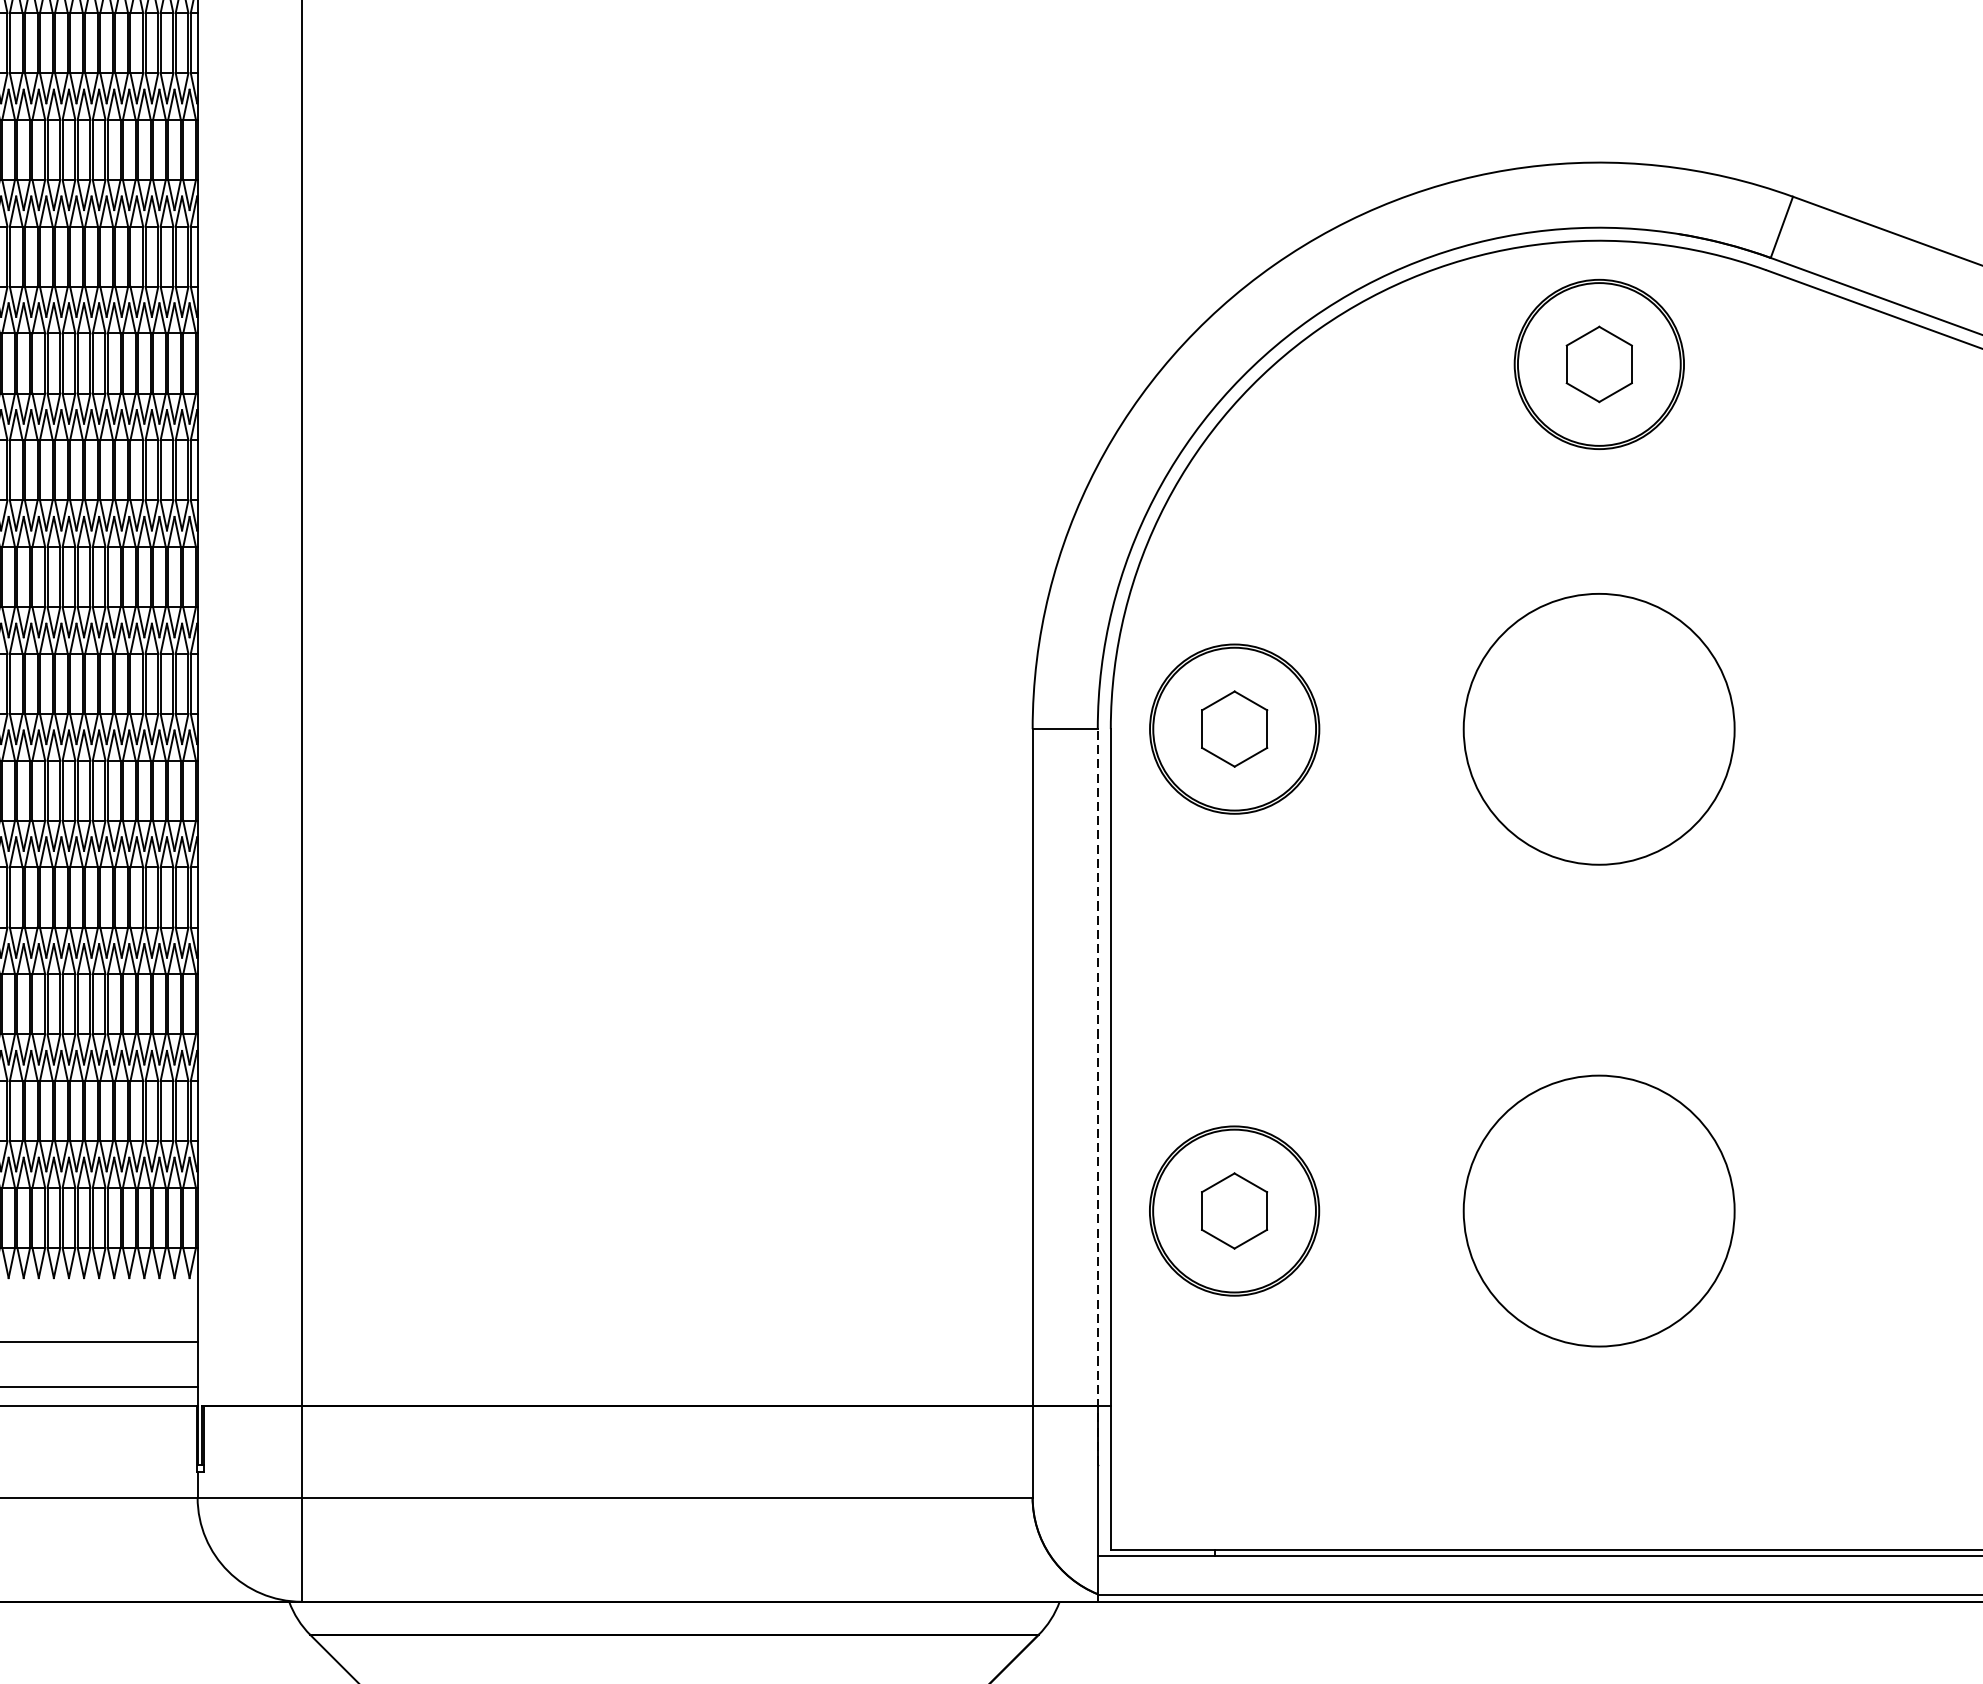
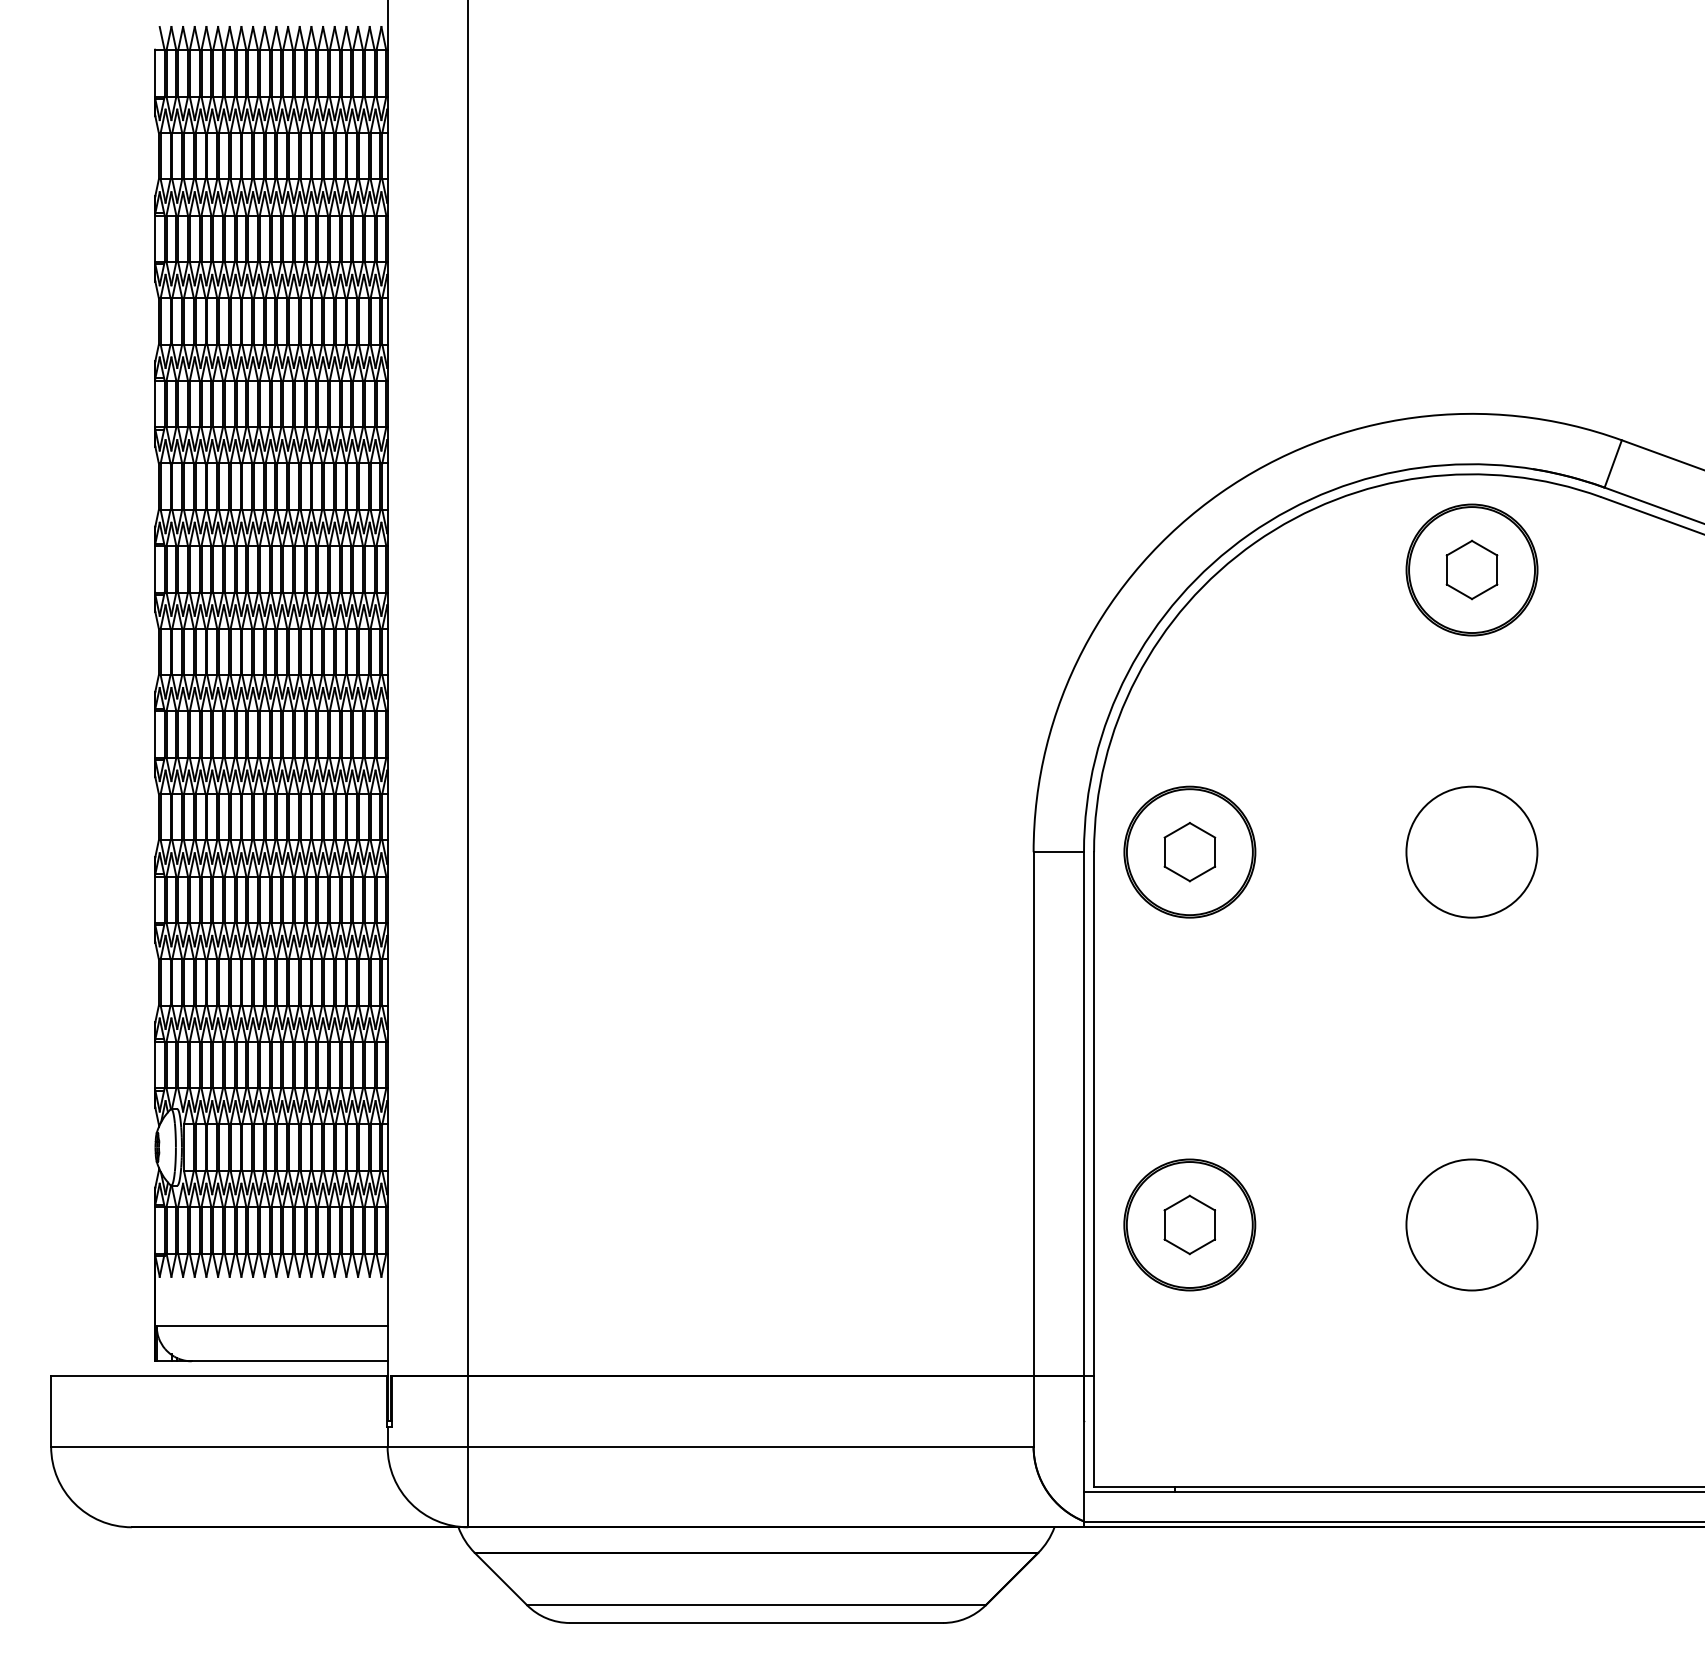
circle: (1598, 728) -> (1471, 851), size x0.62
line: (1098, 1096) -> (1084, 1136), dashed -> solid
circle: (1598, 1210) -> (1471, 1224), size x0.62

